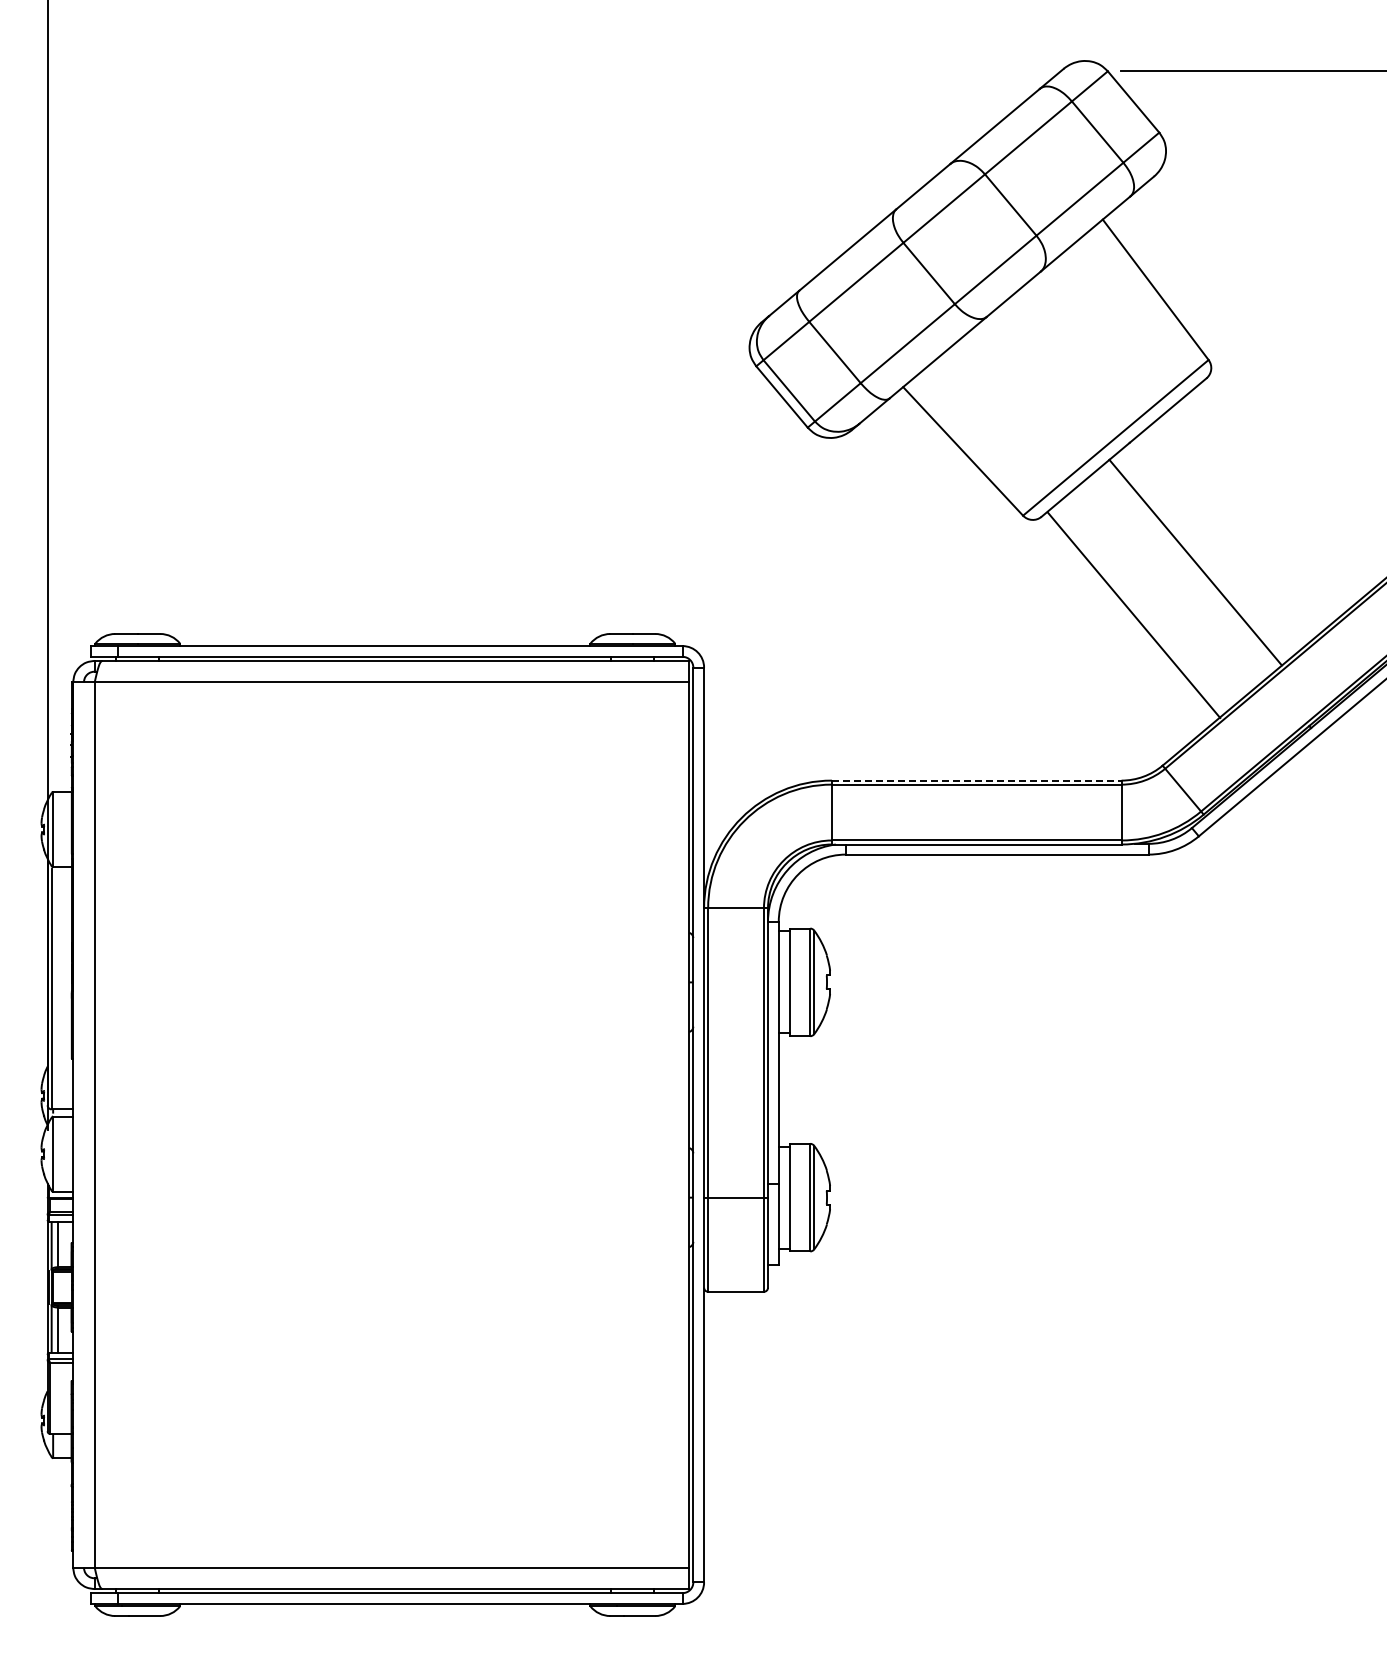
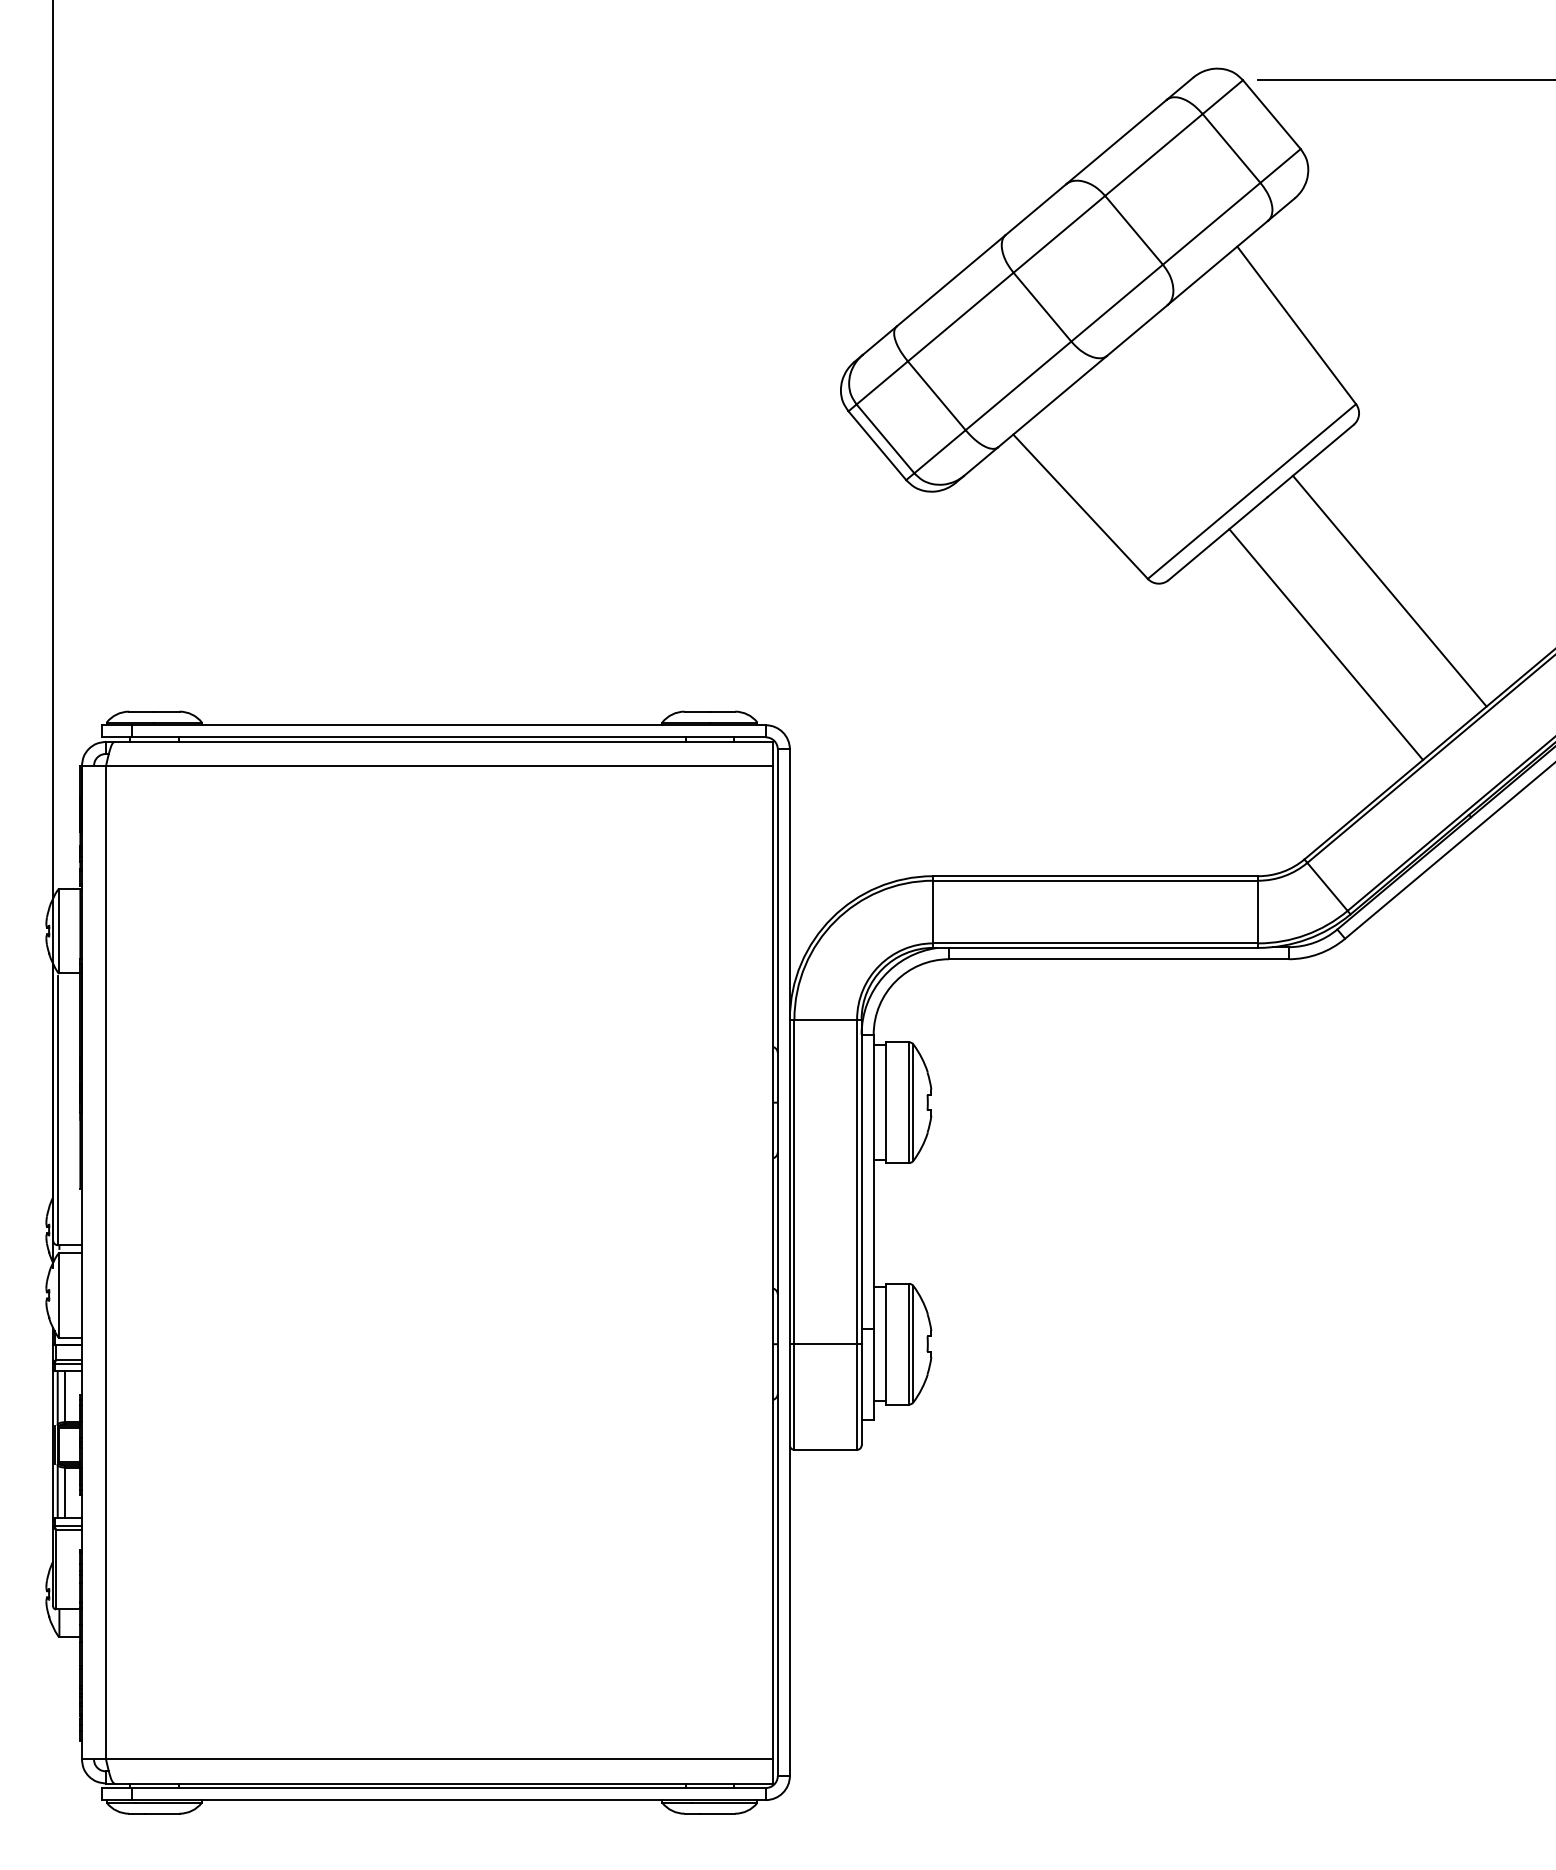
line: (1195, 562) -> (1389, 591), moved
line: (1133, 615) -> (1325, 644), moved
line: (976, 780) -> (1095, 876), dashed -> solid

